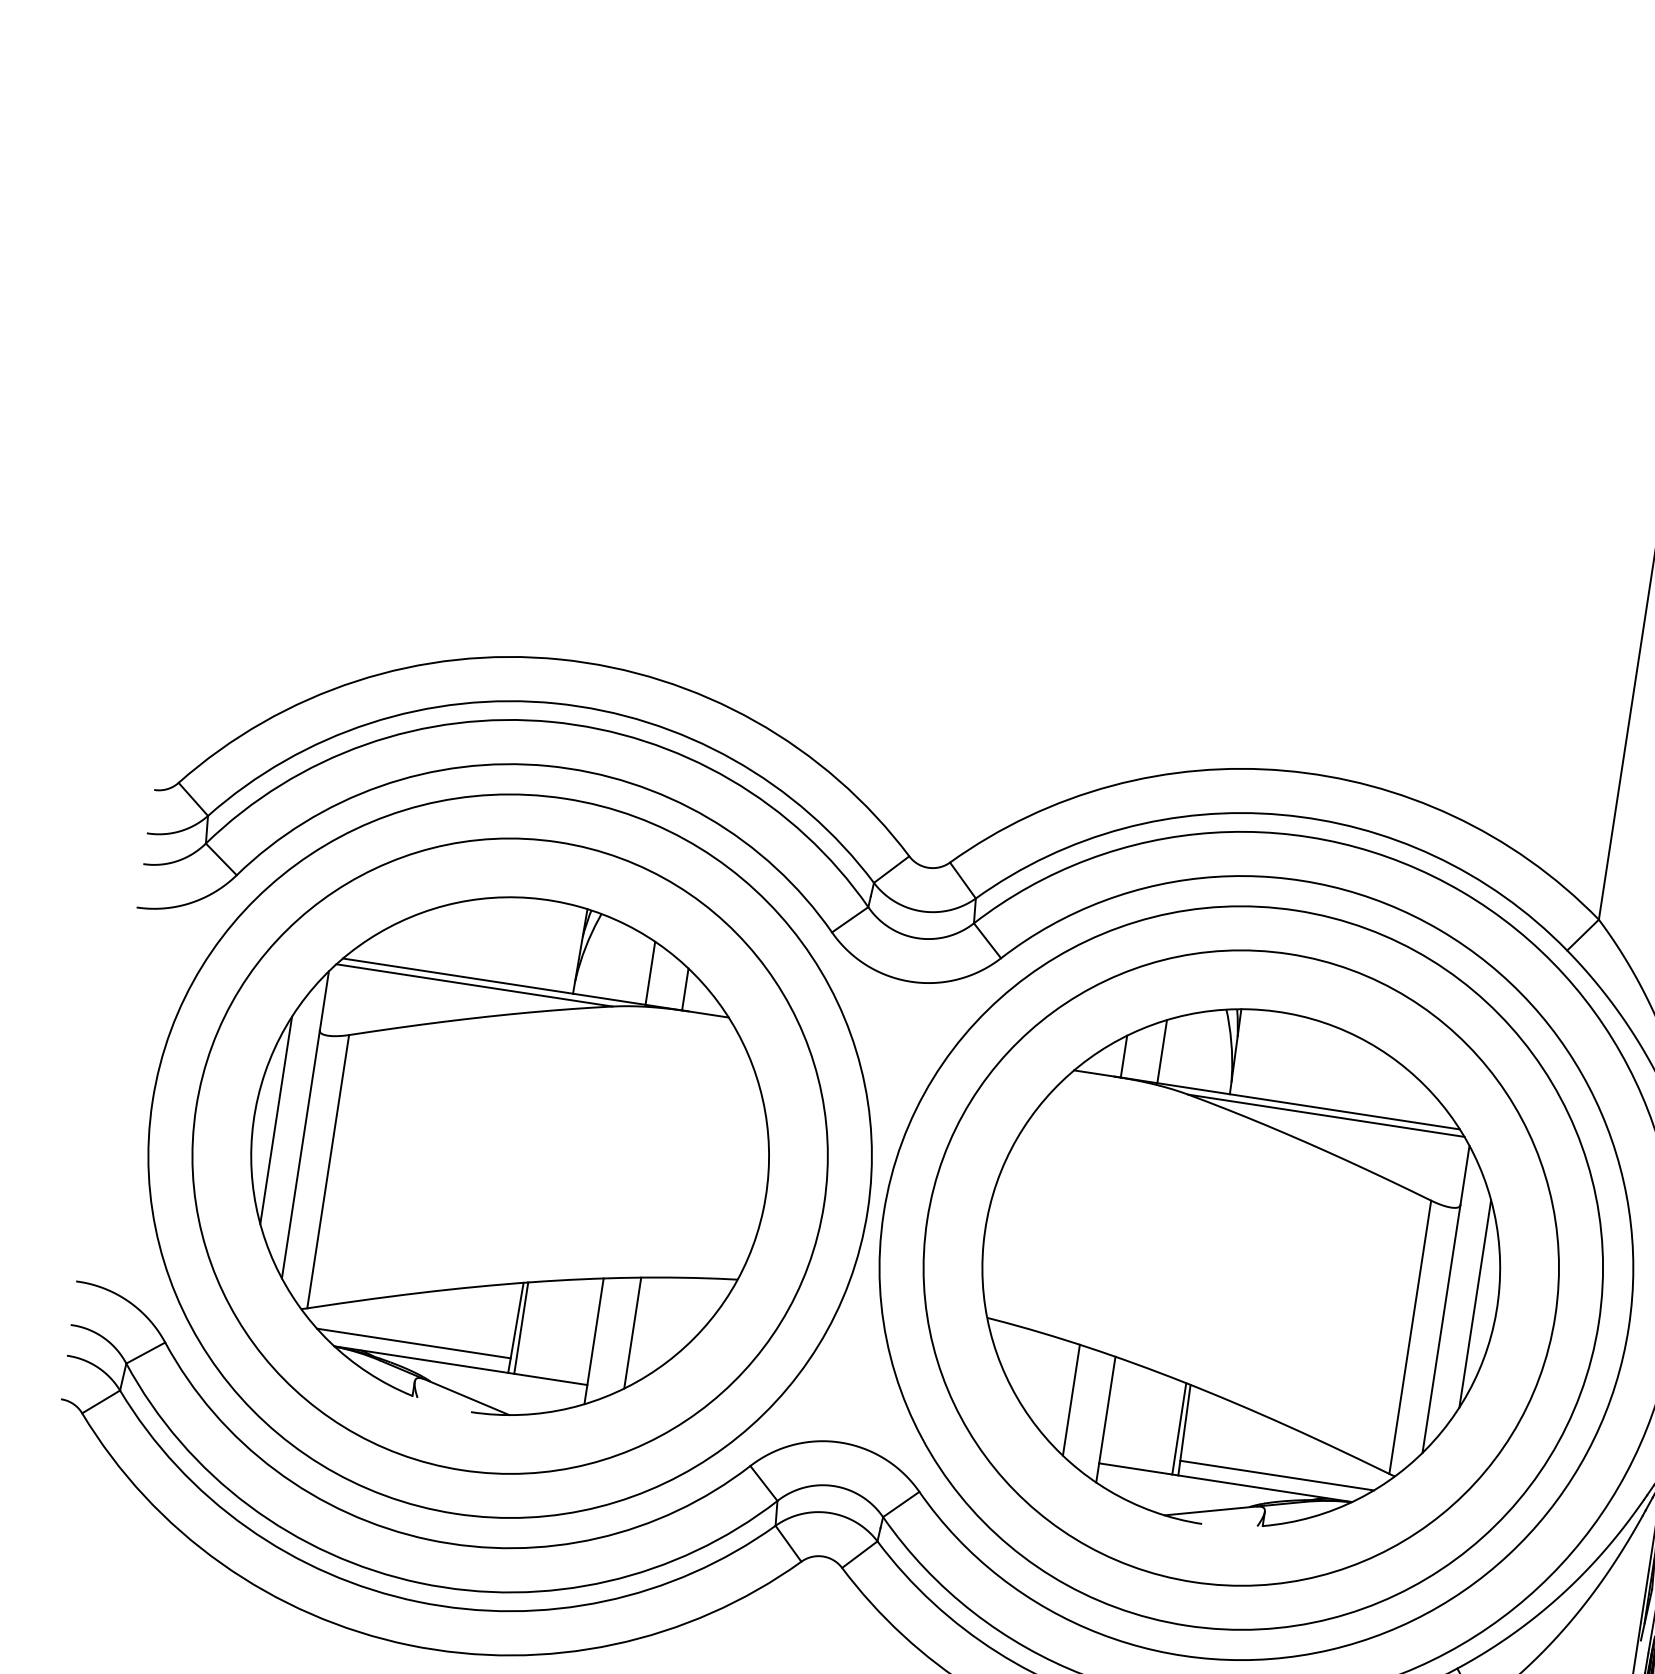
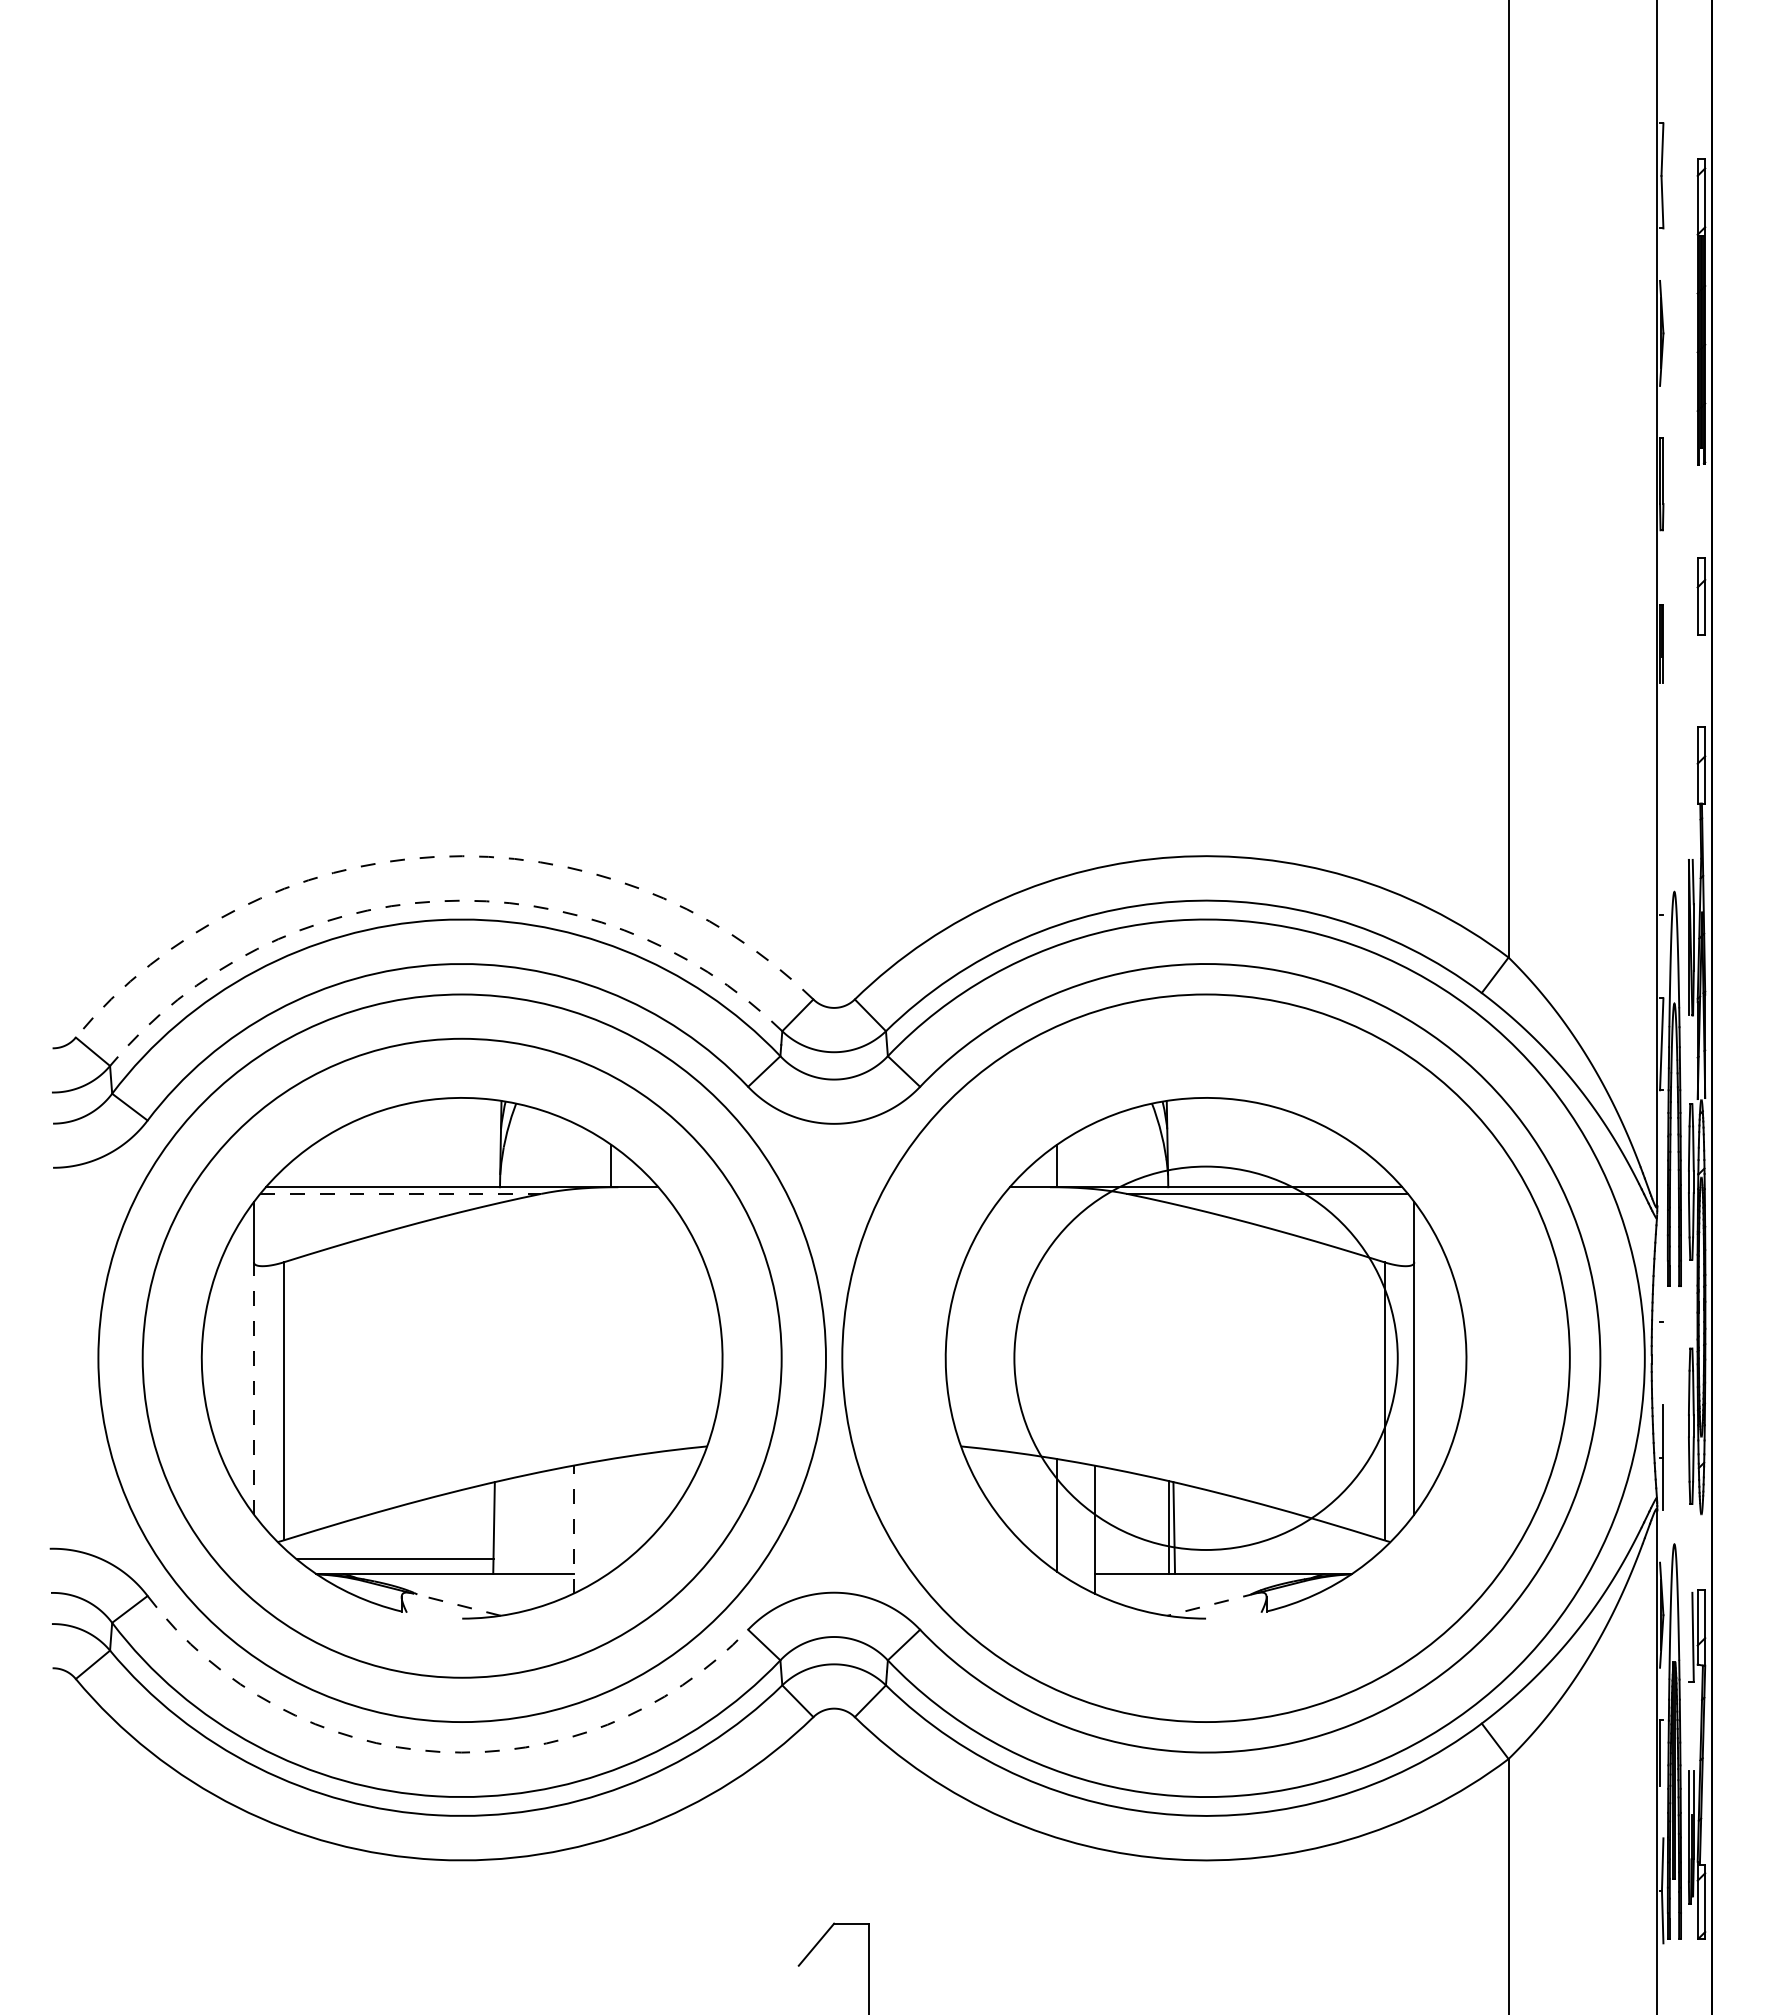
arc: (560, 659) -> (436, 856), solid -> dashed
arc: (555, 703) -> (438, 901), solid -> dashed
line: (650, 973) -> (573, 1155), removed
line: (475, 985) -> (401, 1193), solid -> dashed
line: (1162, 1051) -> (1094, 1155), removed
line: (276, 1119) -> (224, 1357), removed
line: (300, 1153) -> (253, 1387), solid -> dashed
circle: (1240, 1267) -> (1205, 1357), size x0.6
line: (1475, 1303) -> (1444, 1357), removed
line: (521, 1328) -> (499, 1527), removed
line: (632, 1333) -> (610, 1515), removed
line: (593, 1341) -> (573, 1529), solid -> dashed
line: (466, 1397) -> (455, 1604), solid -> dashed
line: (1276, 1475) -> (1272, 1559), removed
line: (1210, 1511) -> (1212, 1604), solid -> dashed
arc: (429, 1539) -> (440, 1751), solid -> dashed

